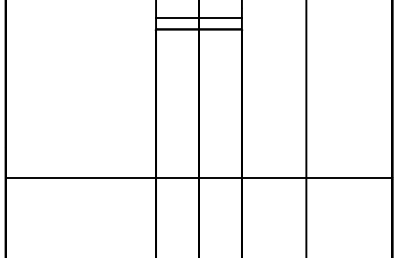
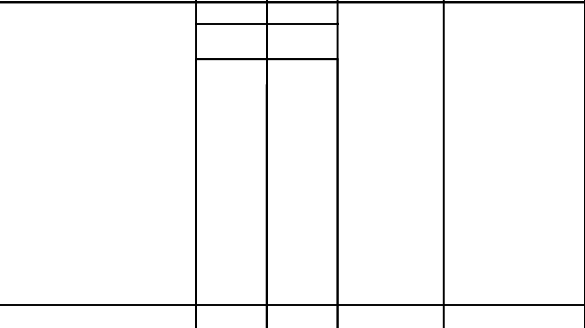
line: (198, 17) -> (265, 22), moved

